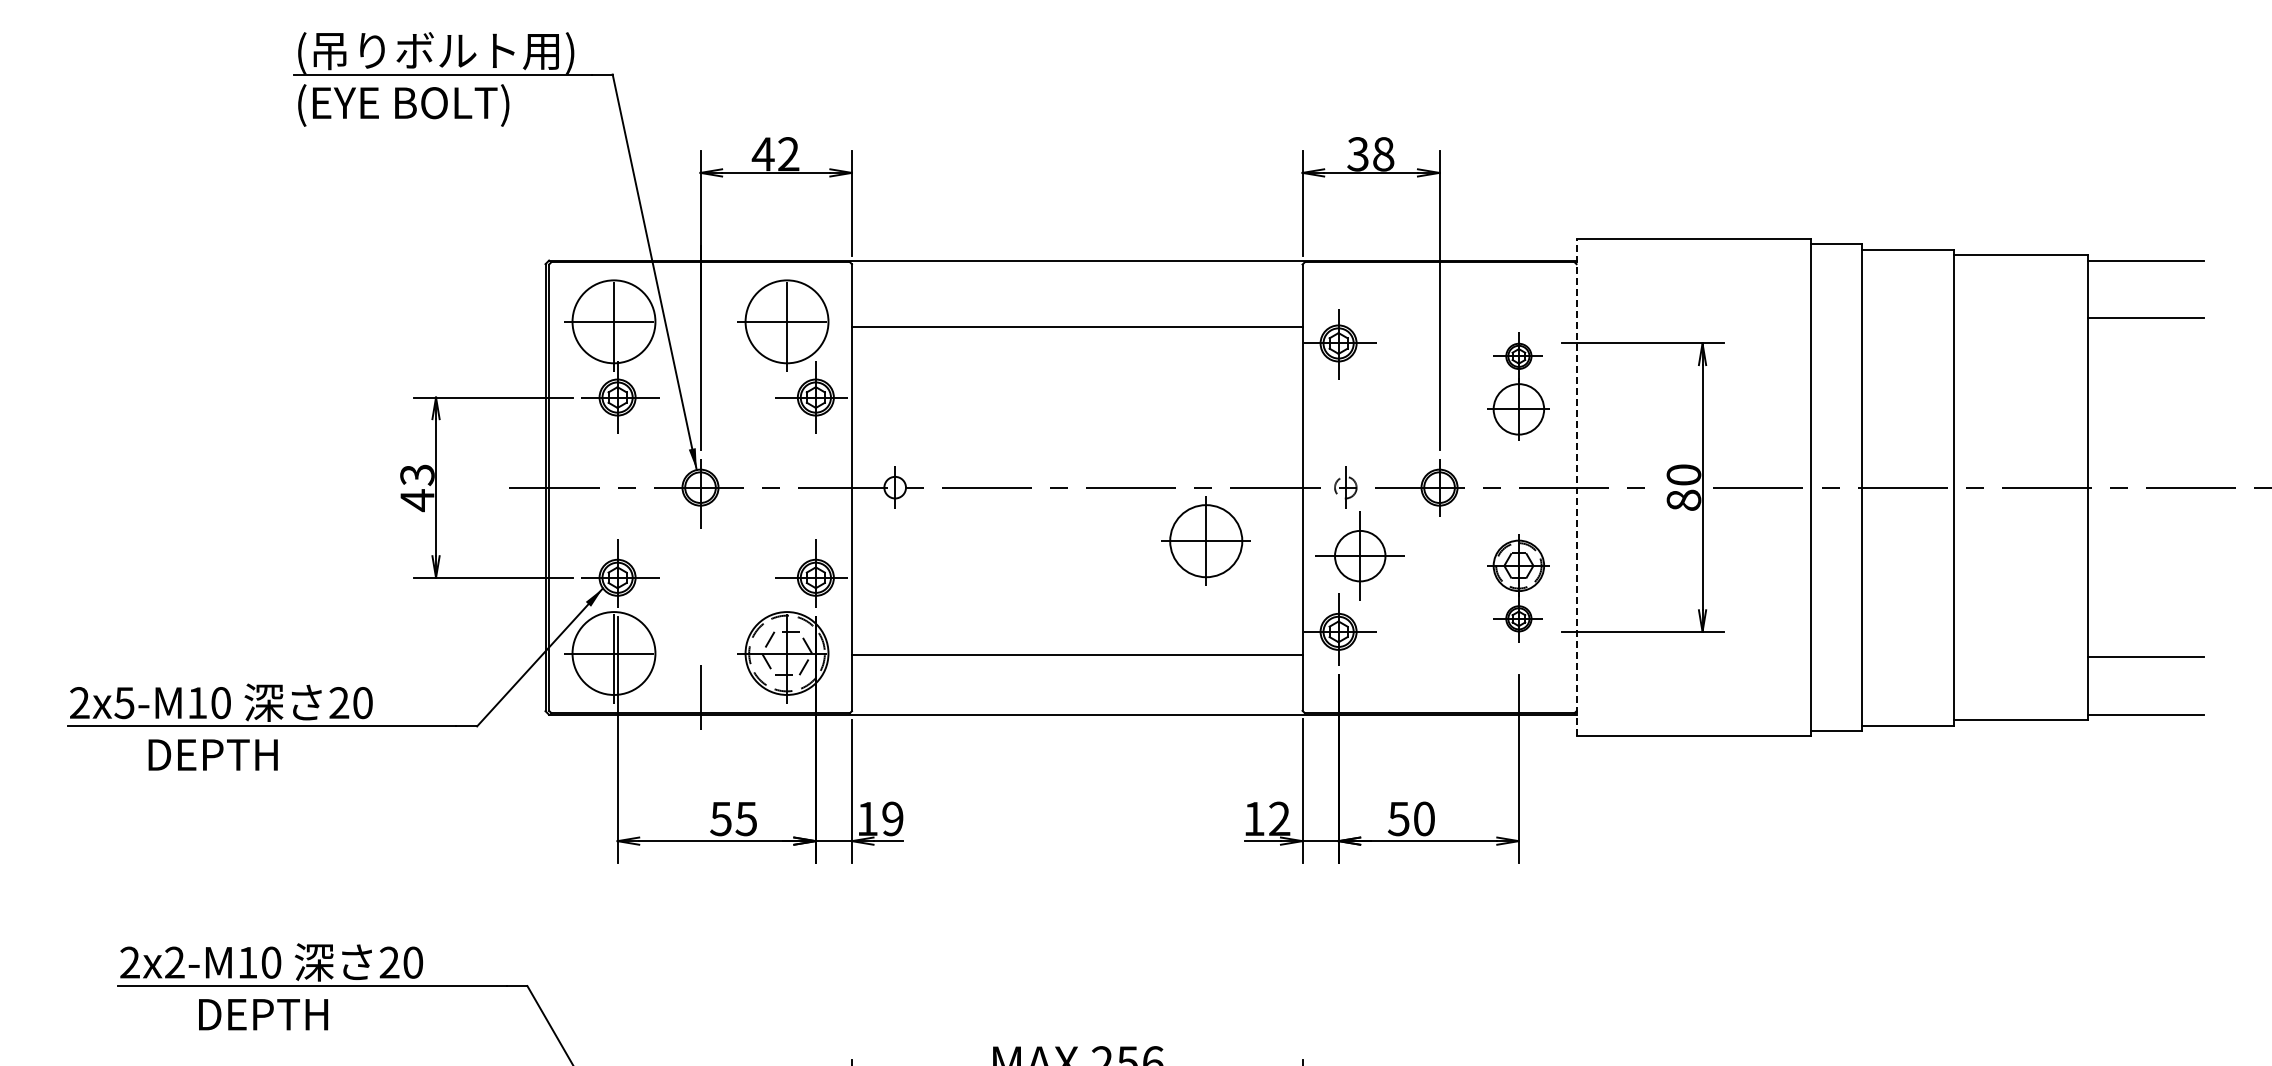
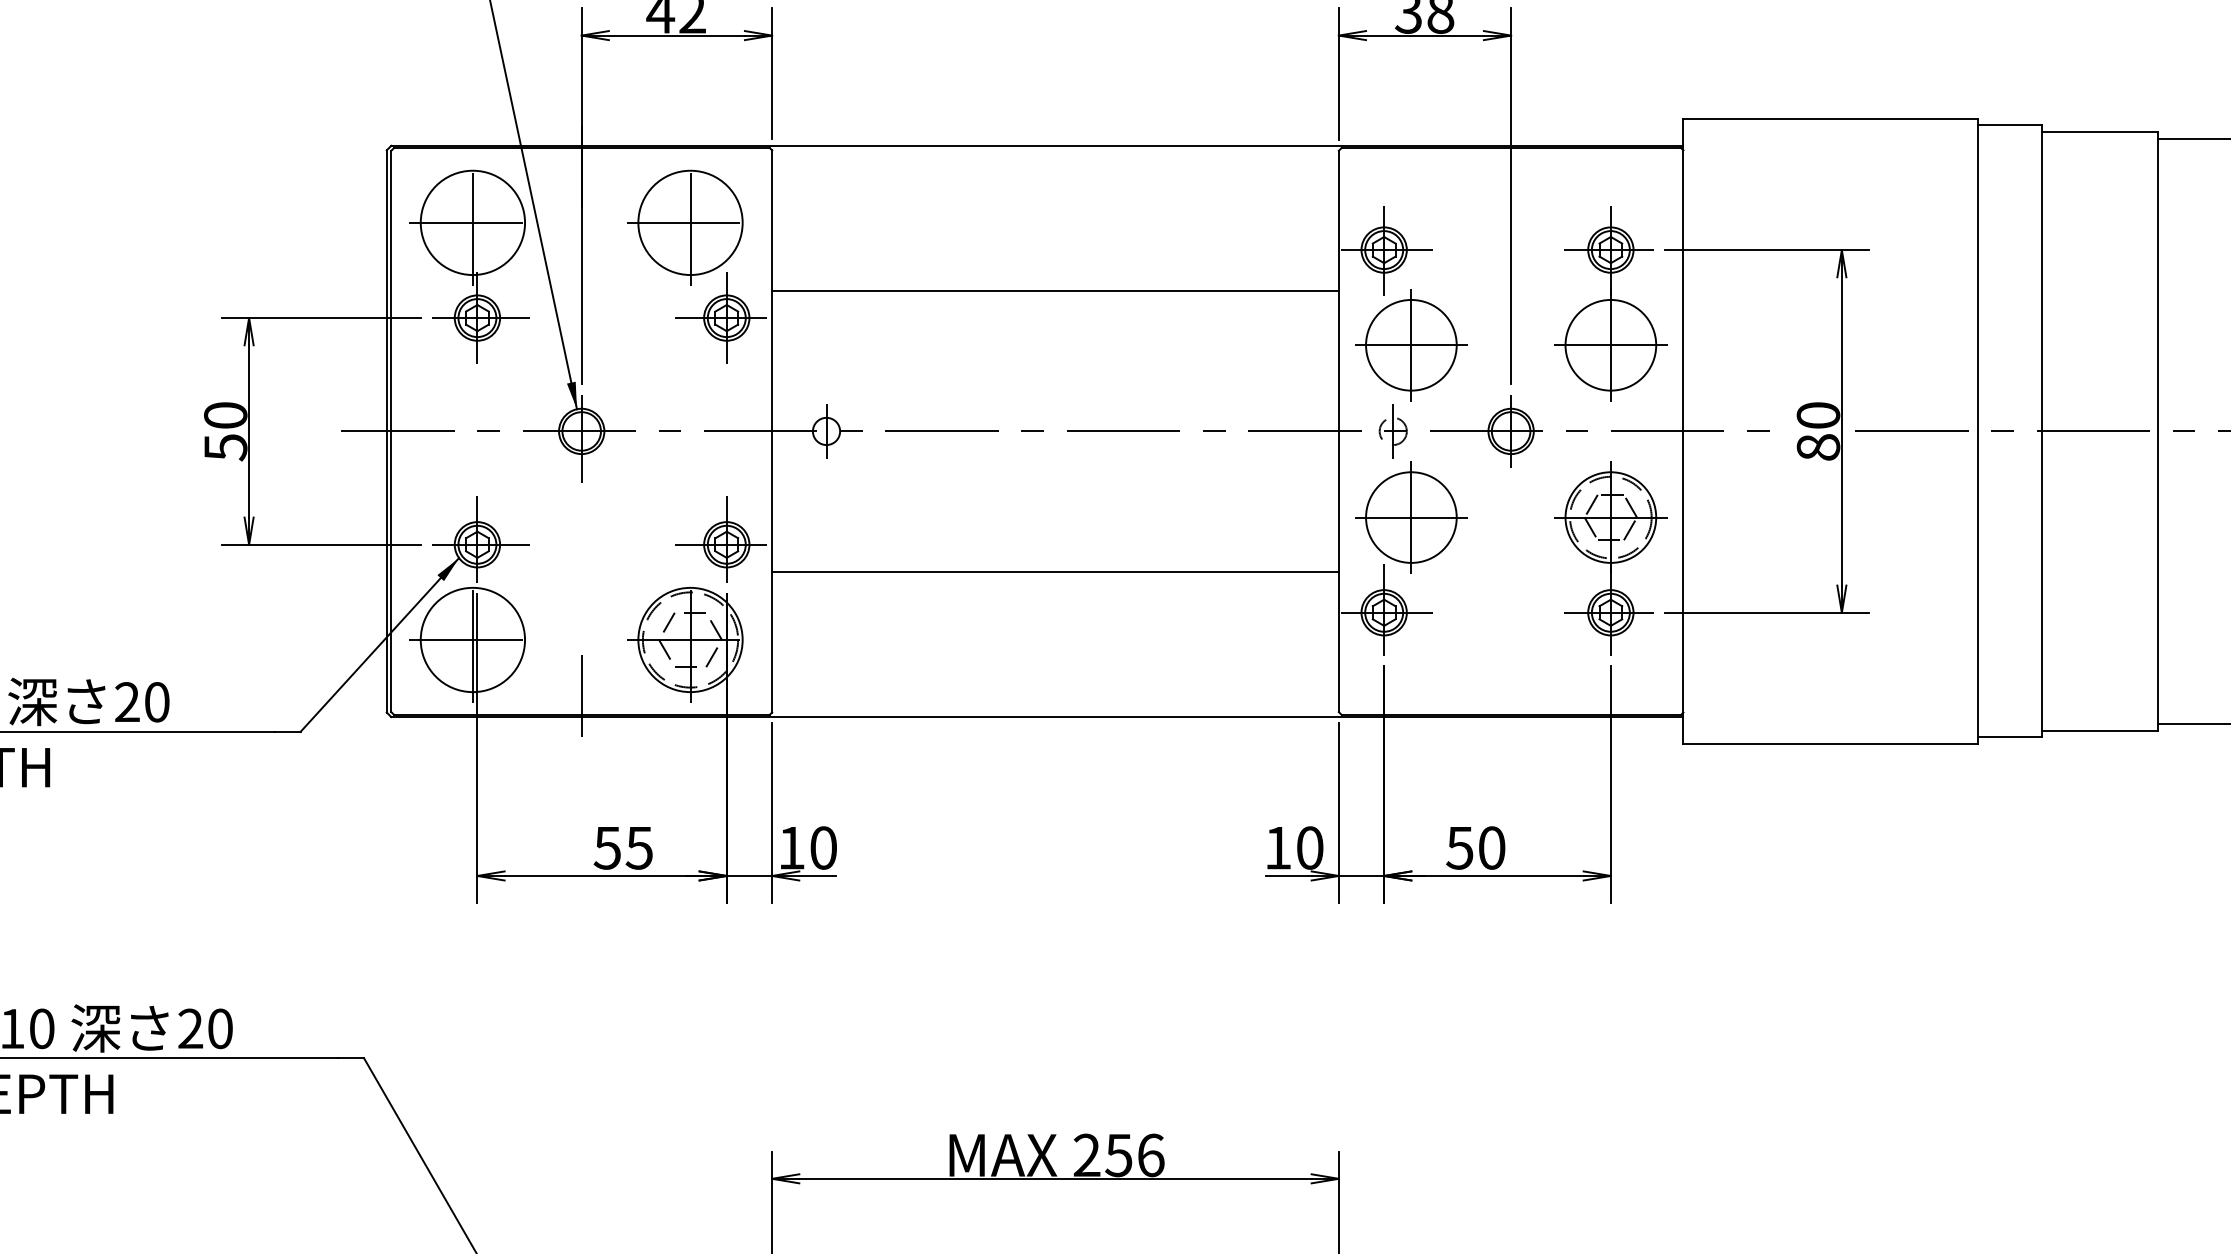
line: (1076, 326) -> (1054, 290), moved
part: (1518, 386) -> (1610, 304), size x1.43
line: (1576, 487) -> (1683, 431), dashed -> solid
text: (417, 488) -> (225, 432), 43 -> 50
part: (1205, 540) -> (1410, 344), moved
circle: (1360, 556) -> (1411, 517), size x1.43
part: (1518, 588) -> (1610, 558), size x1.43
line: (1076, 655) -> (1054, 572), moved
text: (892, 818) -> (823, 847), 19 -> 10
text: (1279, 818) -> (1309, 847), 12 -> 10

